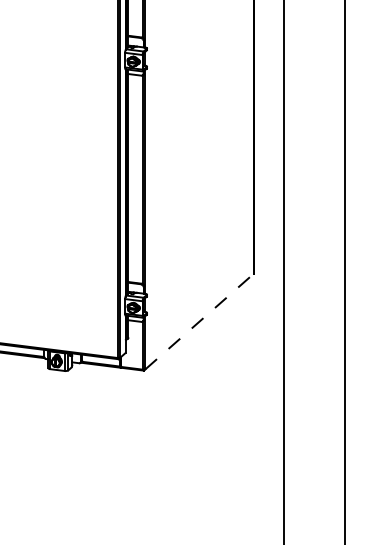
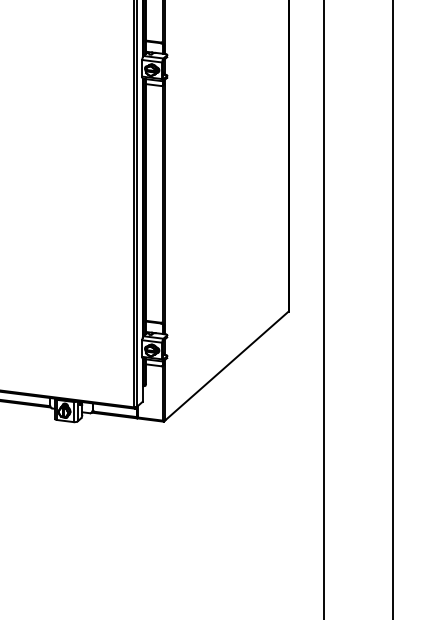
line: (199, 321) -> (227, 365), dashed -> solid

